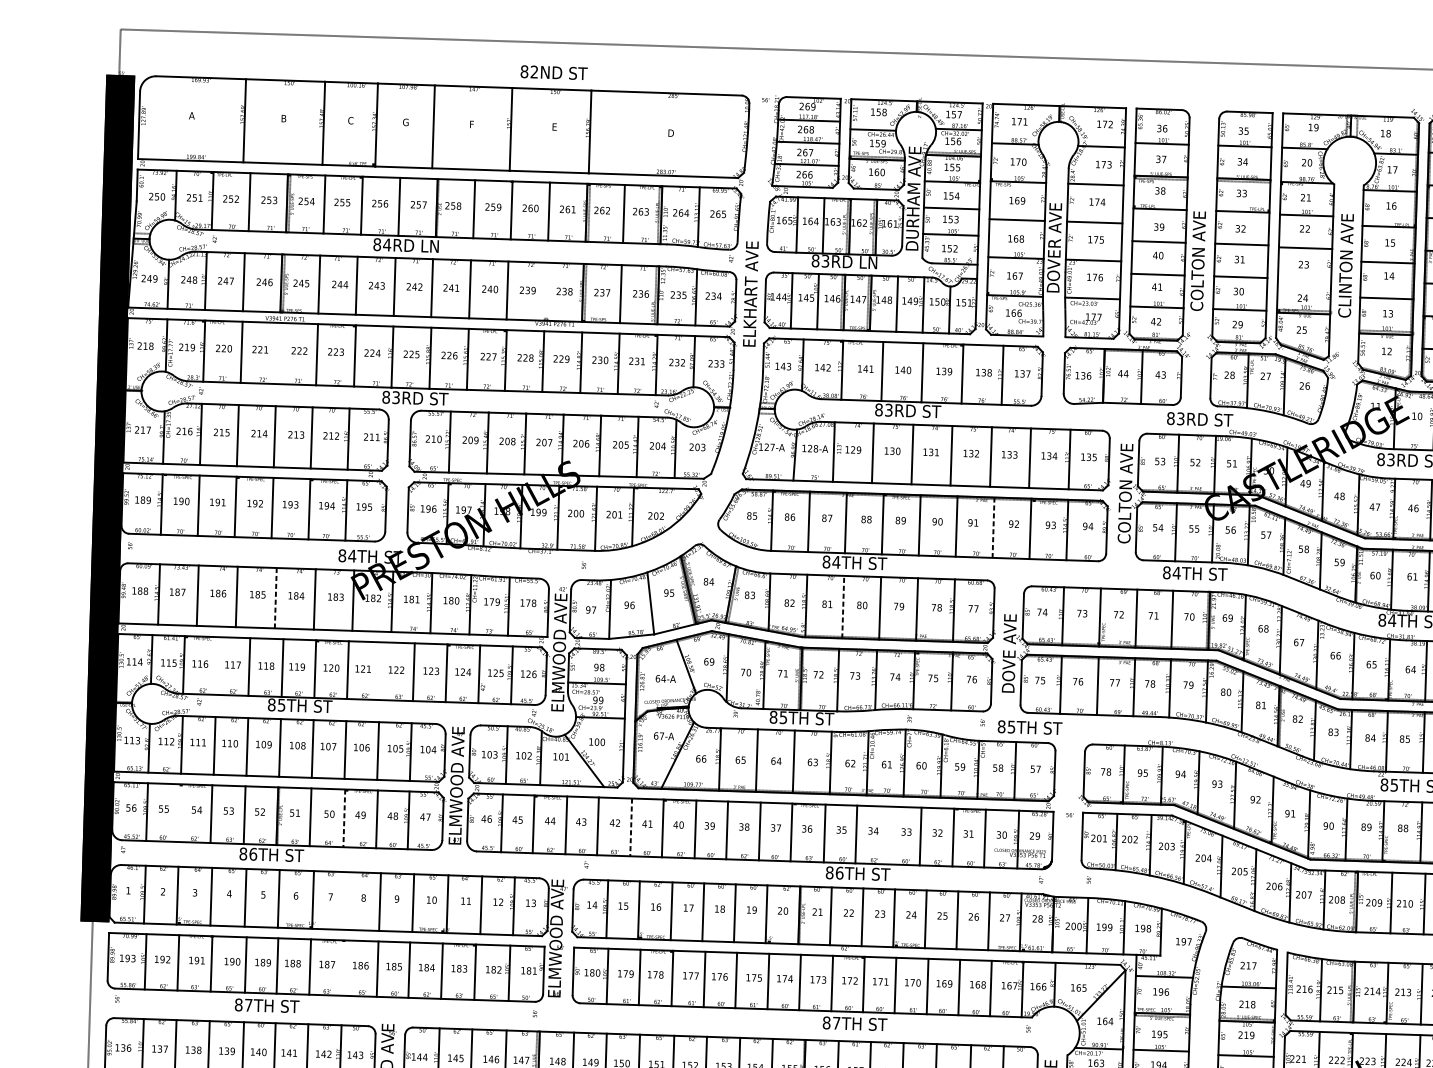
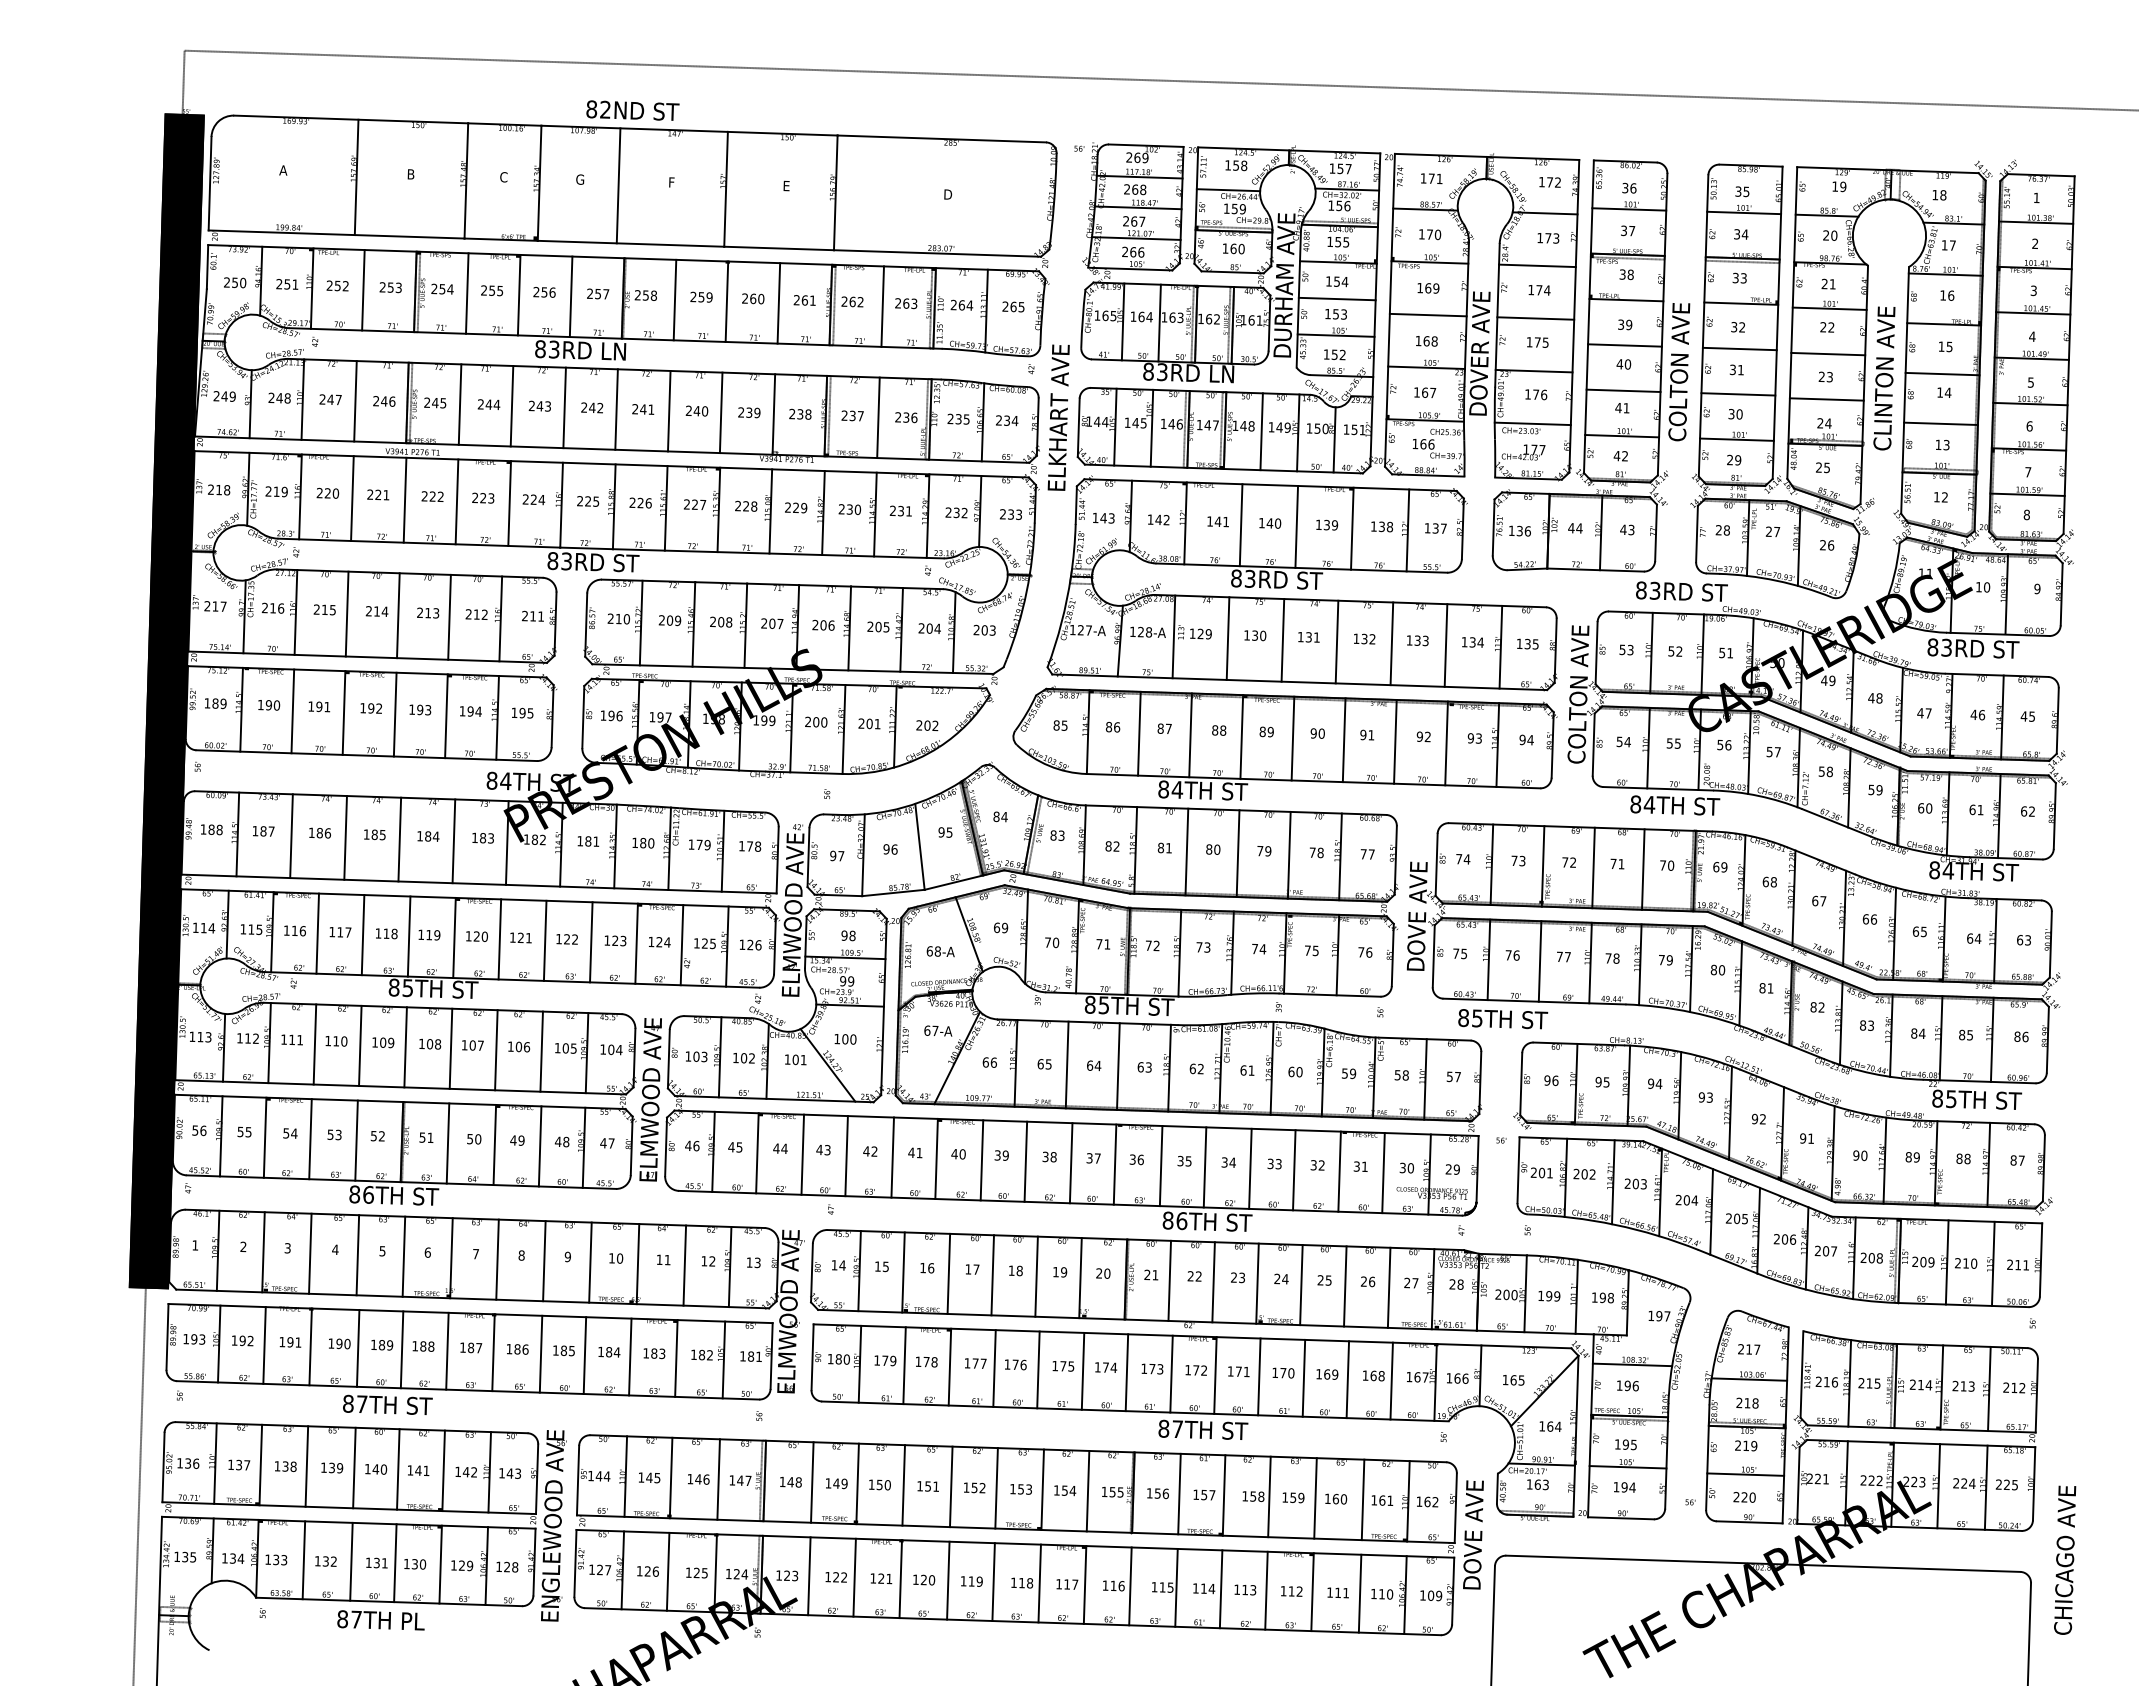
text: (553, 72) -> (632, 110), moved
text: (386, 244) -> (553, 349), 84RD -> 83RD
line: (1304, 280) -> (1826, 399), added
line: (545, 291) -> (773, 414), added
line: (279, 353) -> (404, 499), added
line: (993, 527) -> (1395, 741), dashed -> solid
line: (275, 598) -> (399, 839), dashed -> solid
line: (842, 606) -> (1186, 851), dashed -> solid
line: (216, 665) -> (317, 933), added
line: (380, 670) -> (544, 940), added
text: (663, 678) -> (937, 951), 64-A -> 68-A
text: (1030, 727) -> (1503, 1019), moved
text: (1106, 771) -> (1551, 1080), 78 -> 96
line: (178, 812) -> (264, 1137), added
line: (344, 818) -> (494, 1145), dashed -> solid
line: (631, 828) -> (892, 1158), dashed -> solid
line: (889, 835) -> (1250, 1168), added
line: (346, 900) -> (497, 1259), added
line: (343, 967) -> (493, 1352), added

